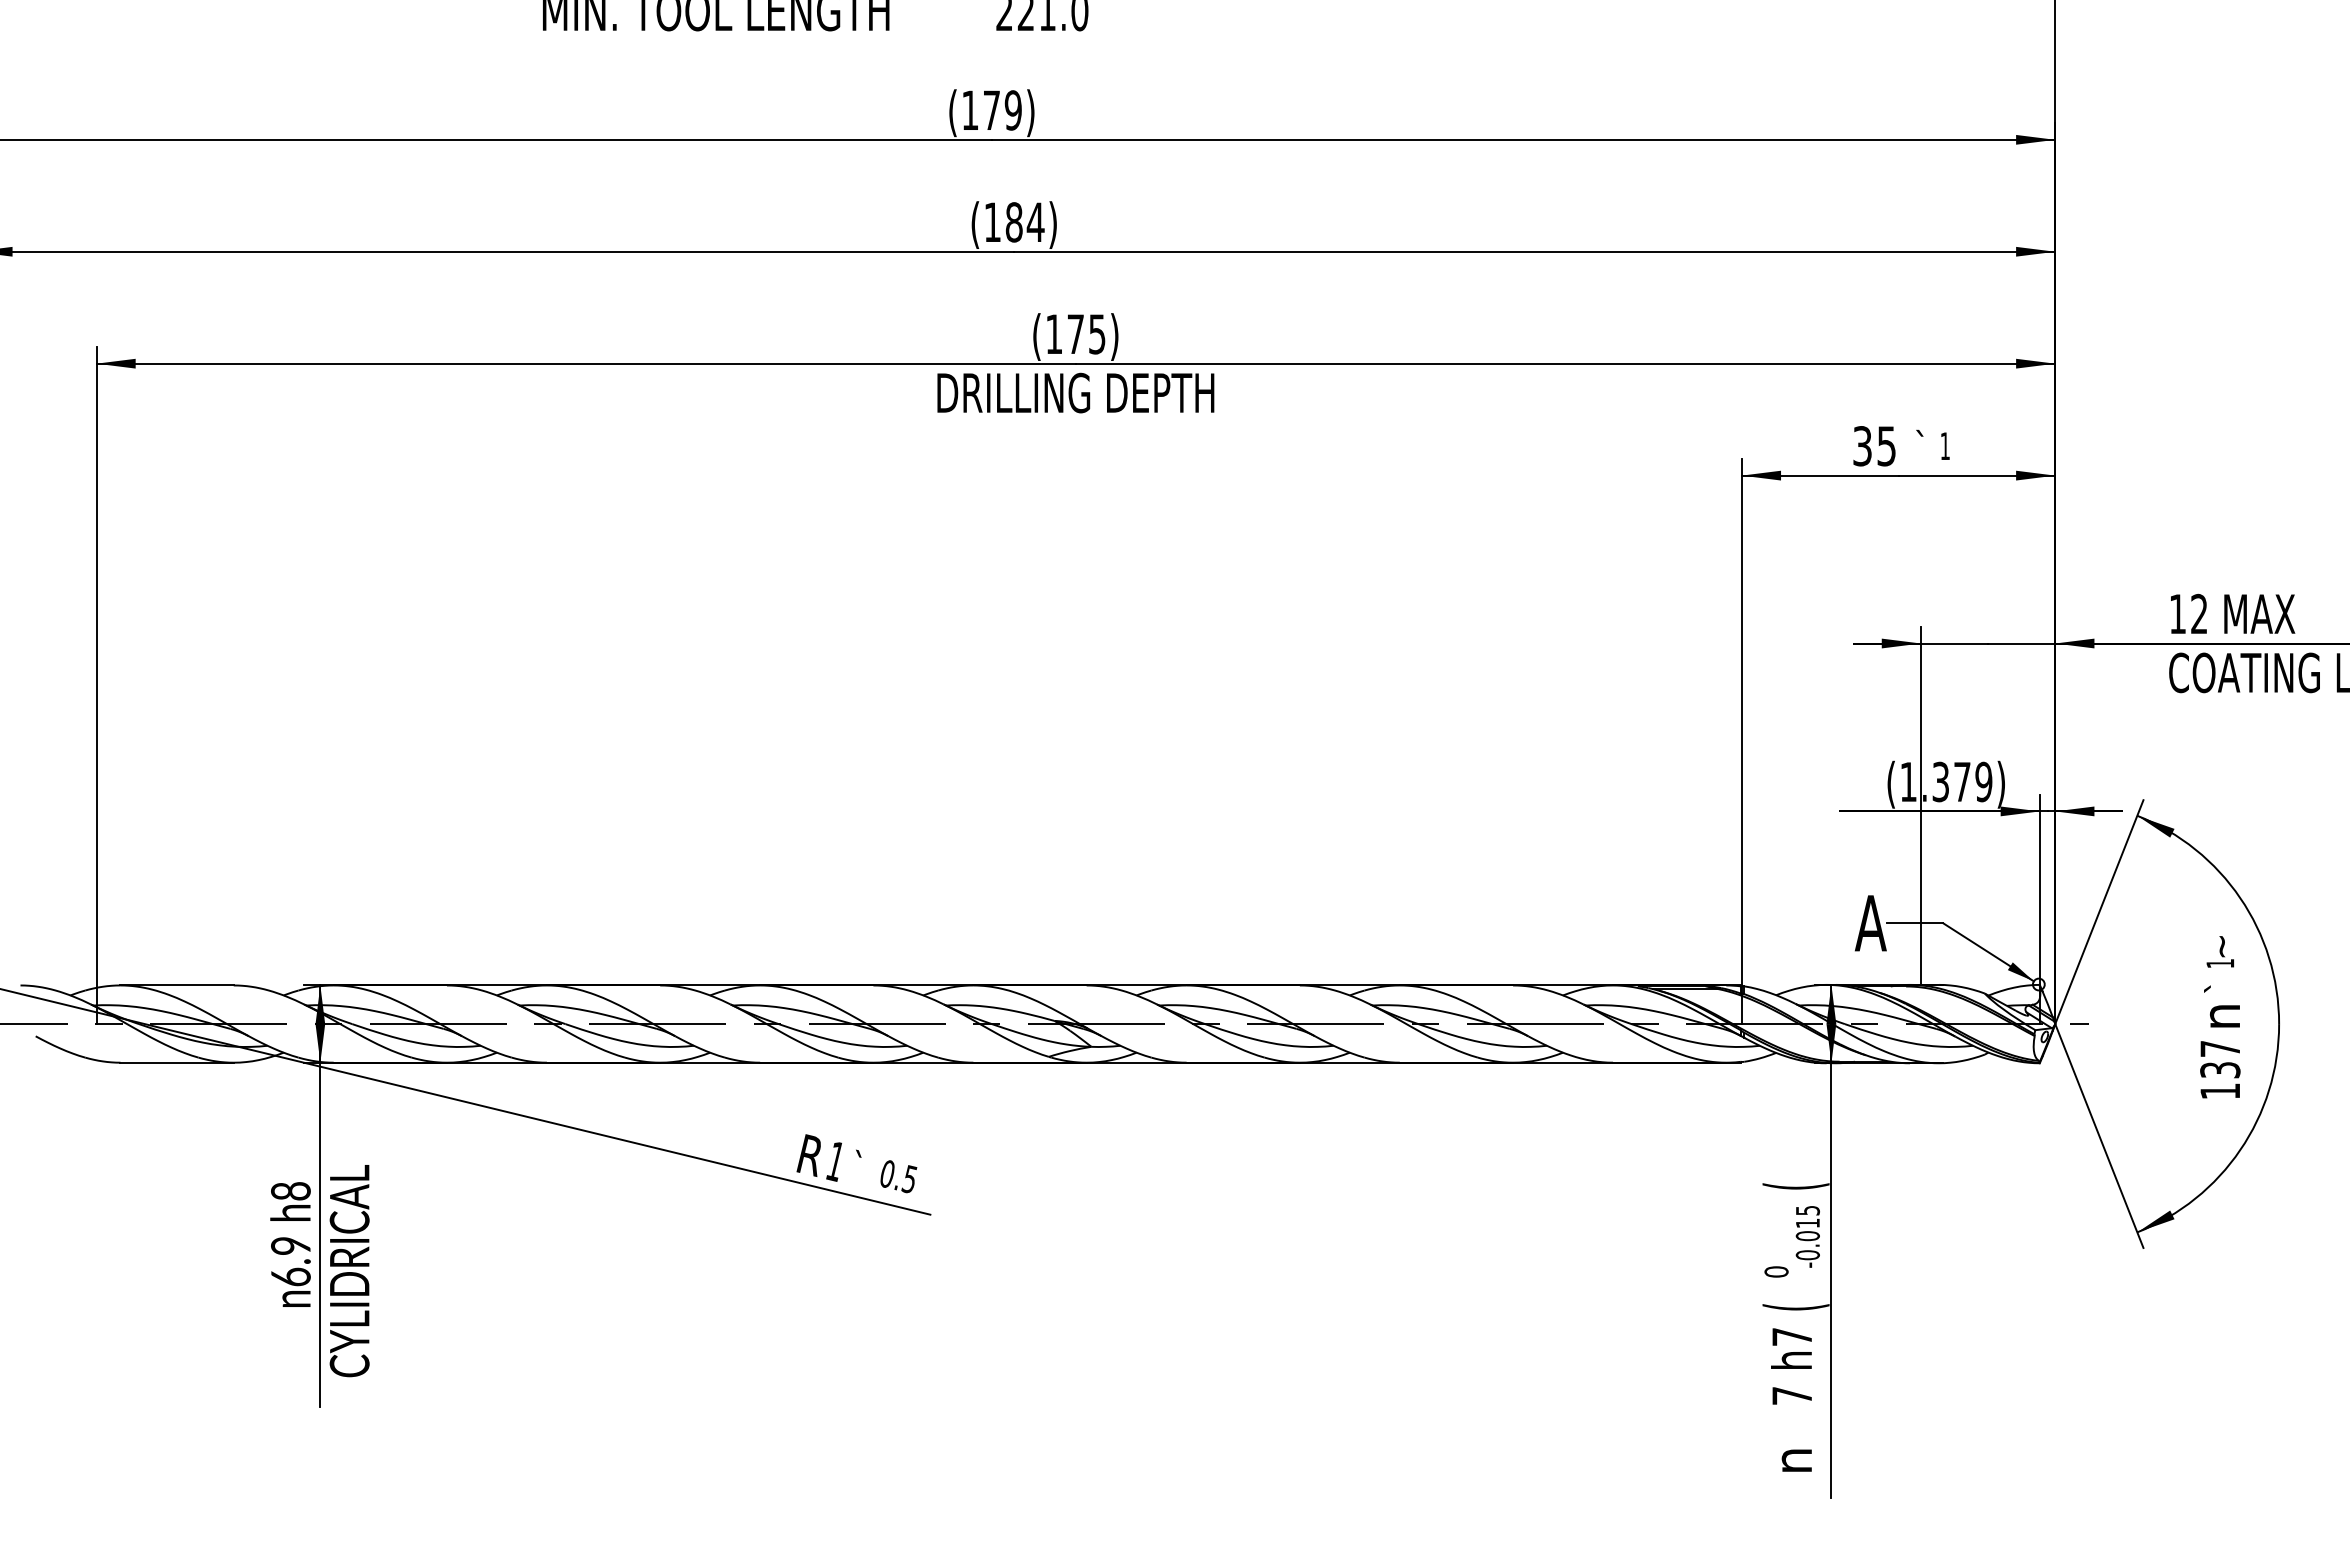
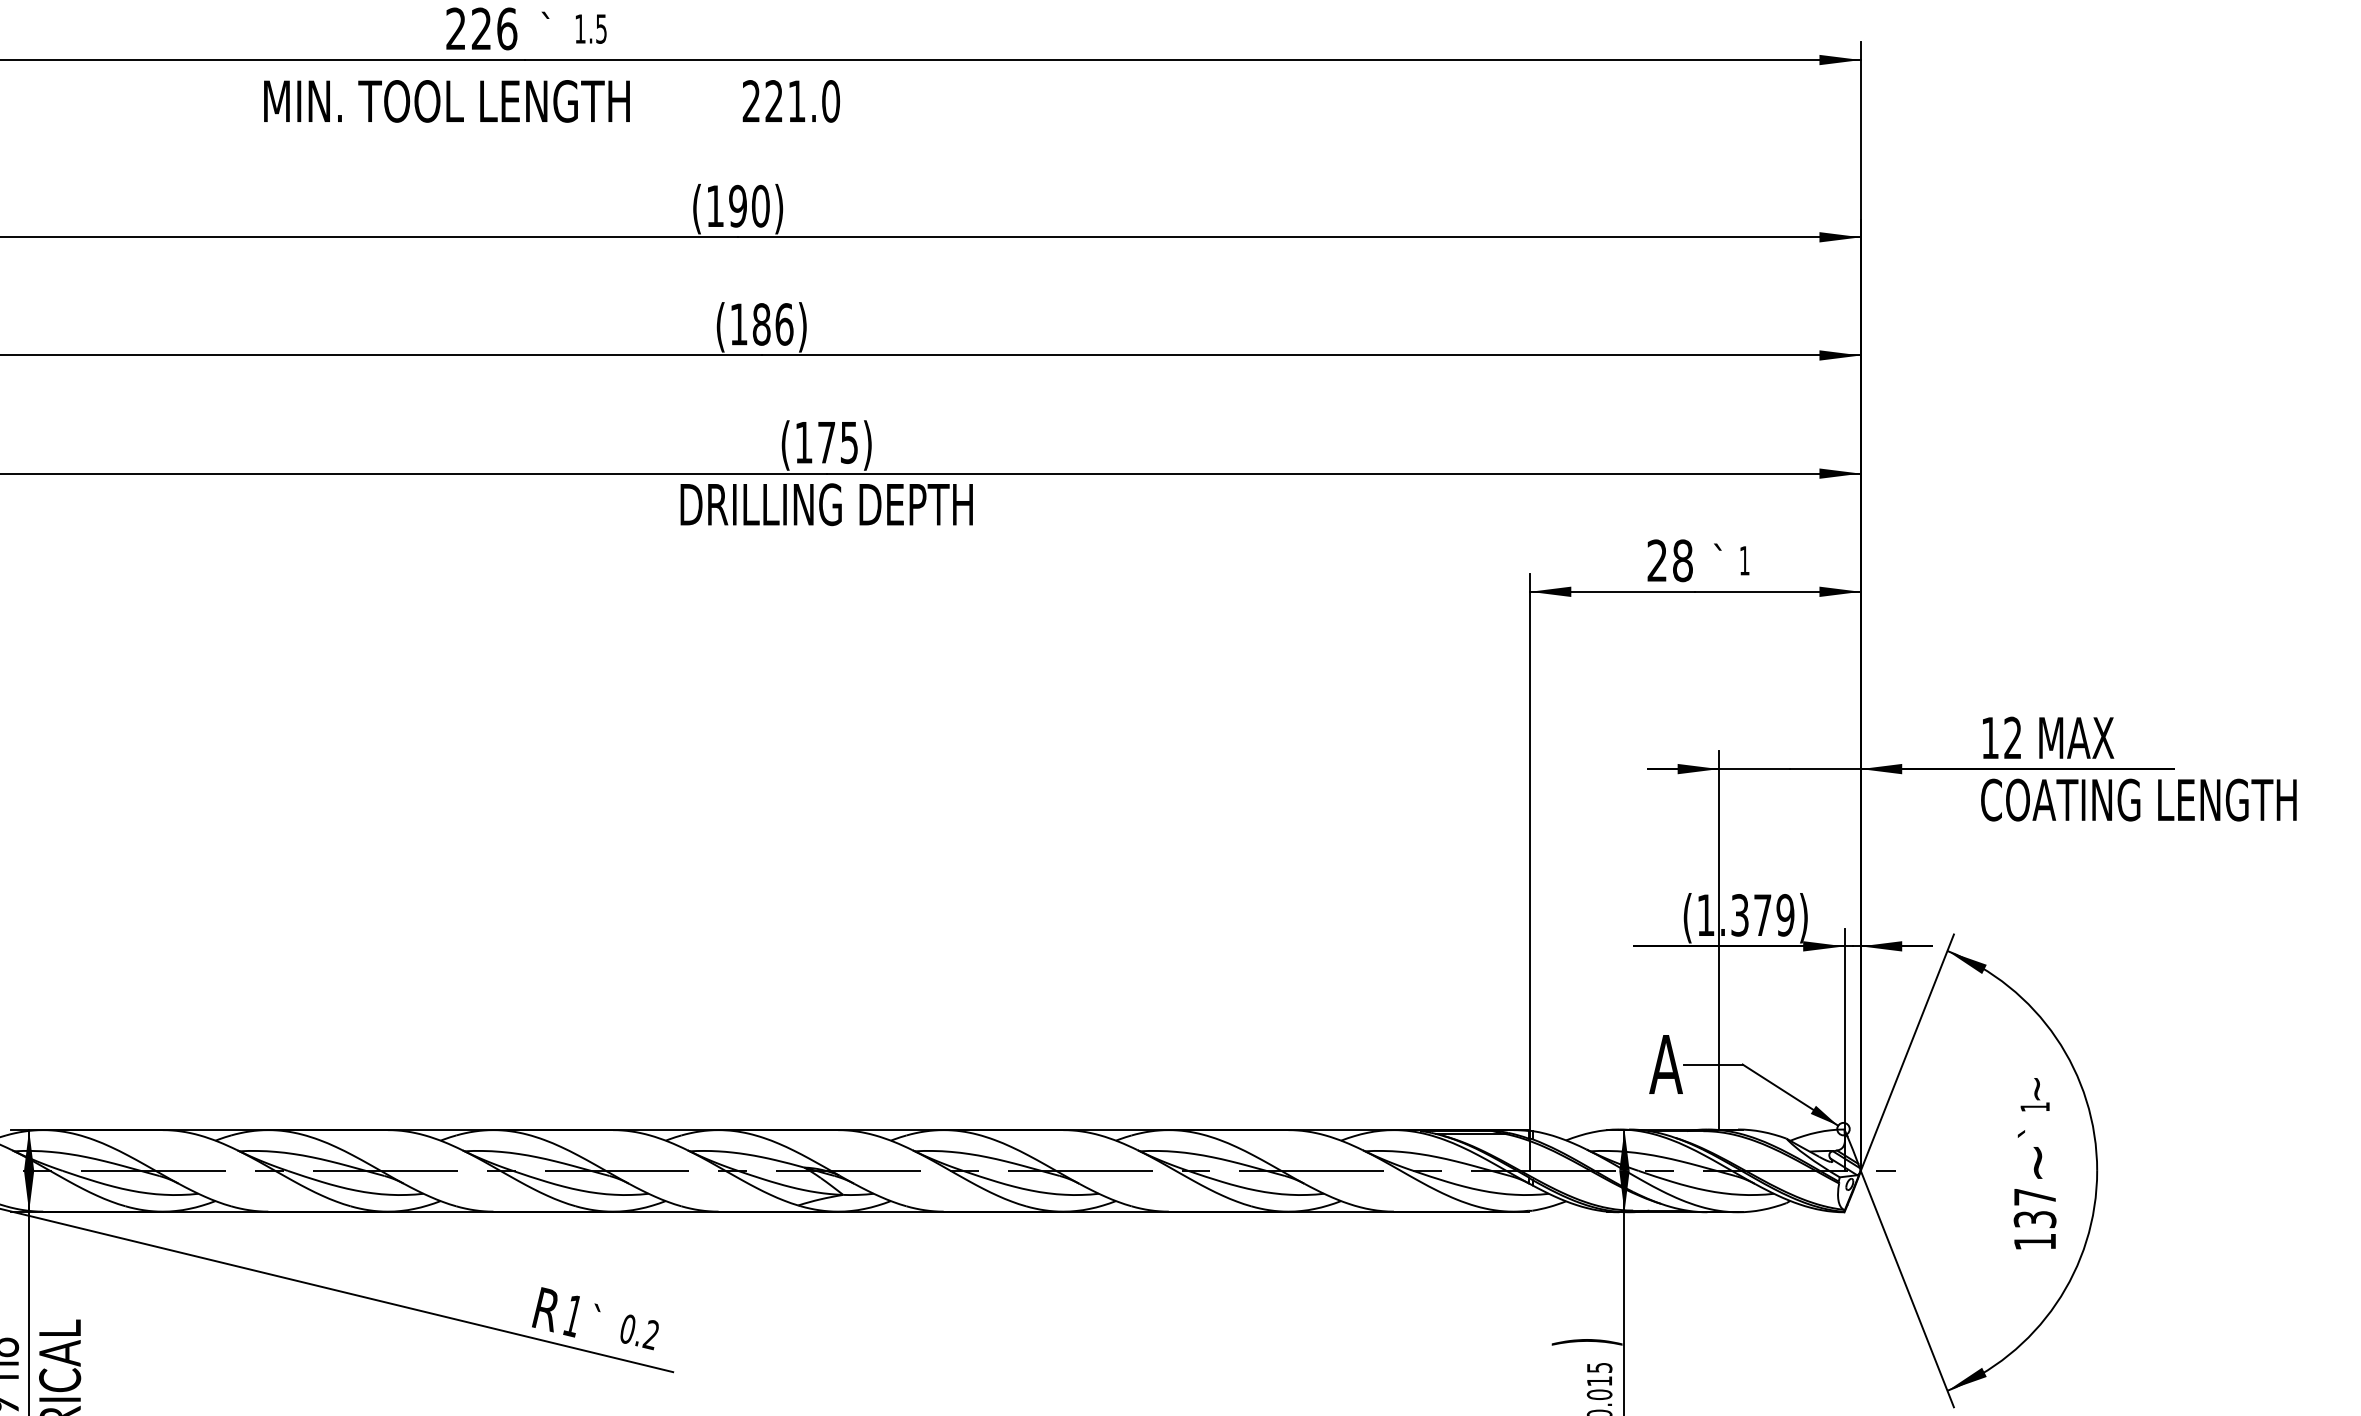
text: (1002, 110) -> (749, 206), (179) -> (190)
text: (1035, 222) -> (784, 324), (184) -> (186)
text: (1874, 446) -> (1669, 561), 35 -> 28
text: (2224, 1016) -> (2039, 1162), n -> ~
text: (909, 1179) -> (651, 1334), 0.5 -> 0.2
text: (1795, 1186) -> (1586, 1342), ( -> )

